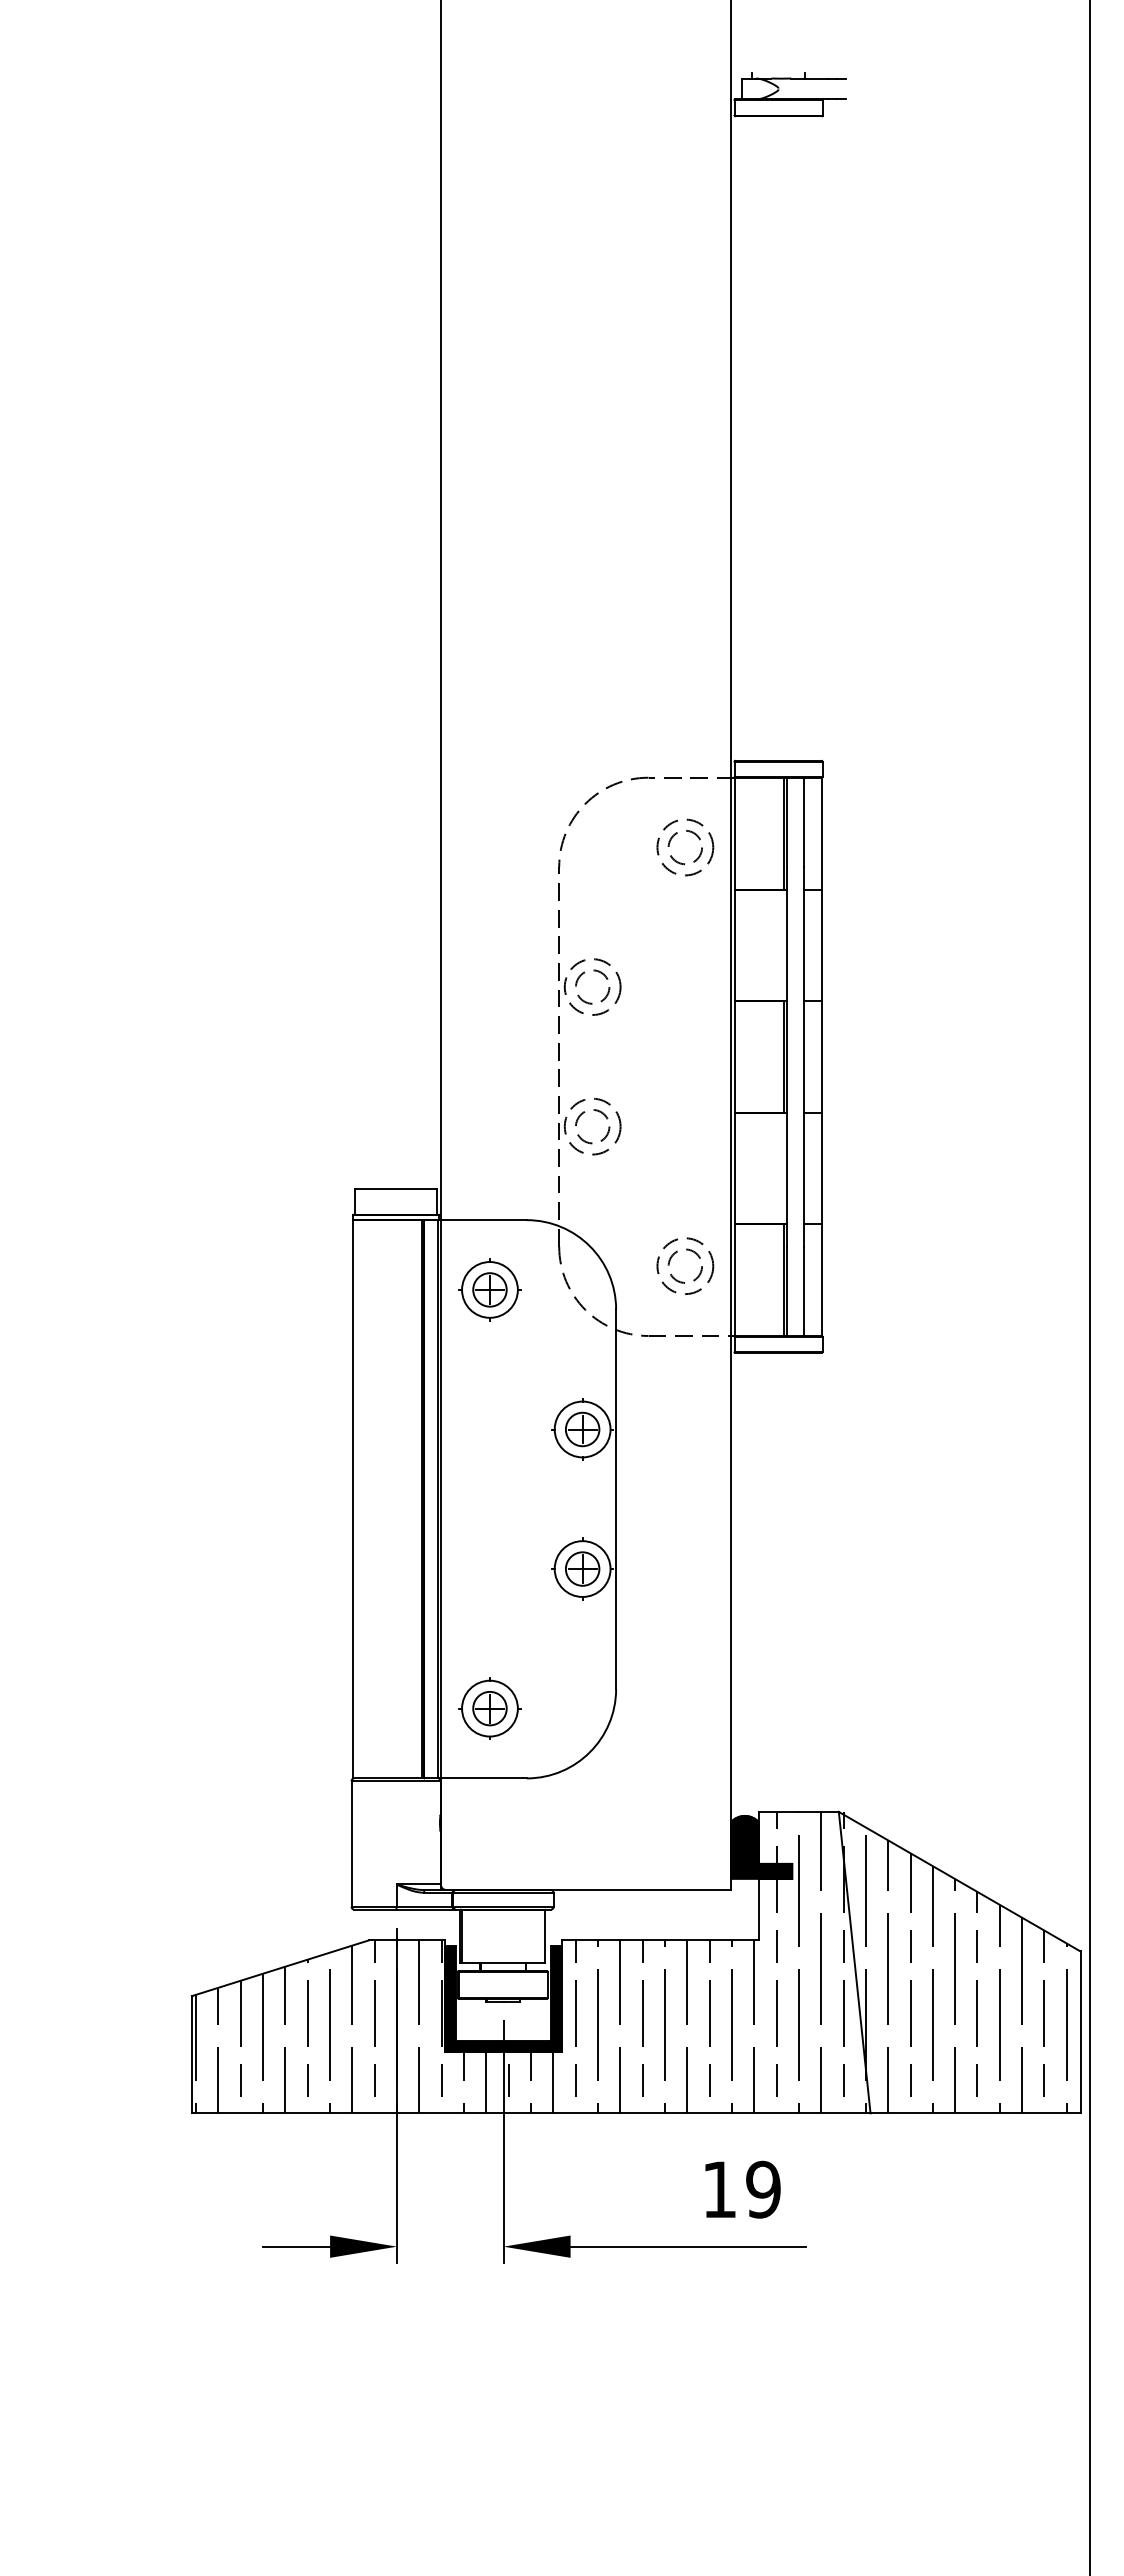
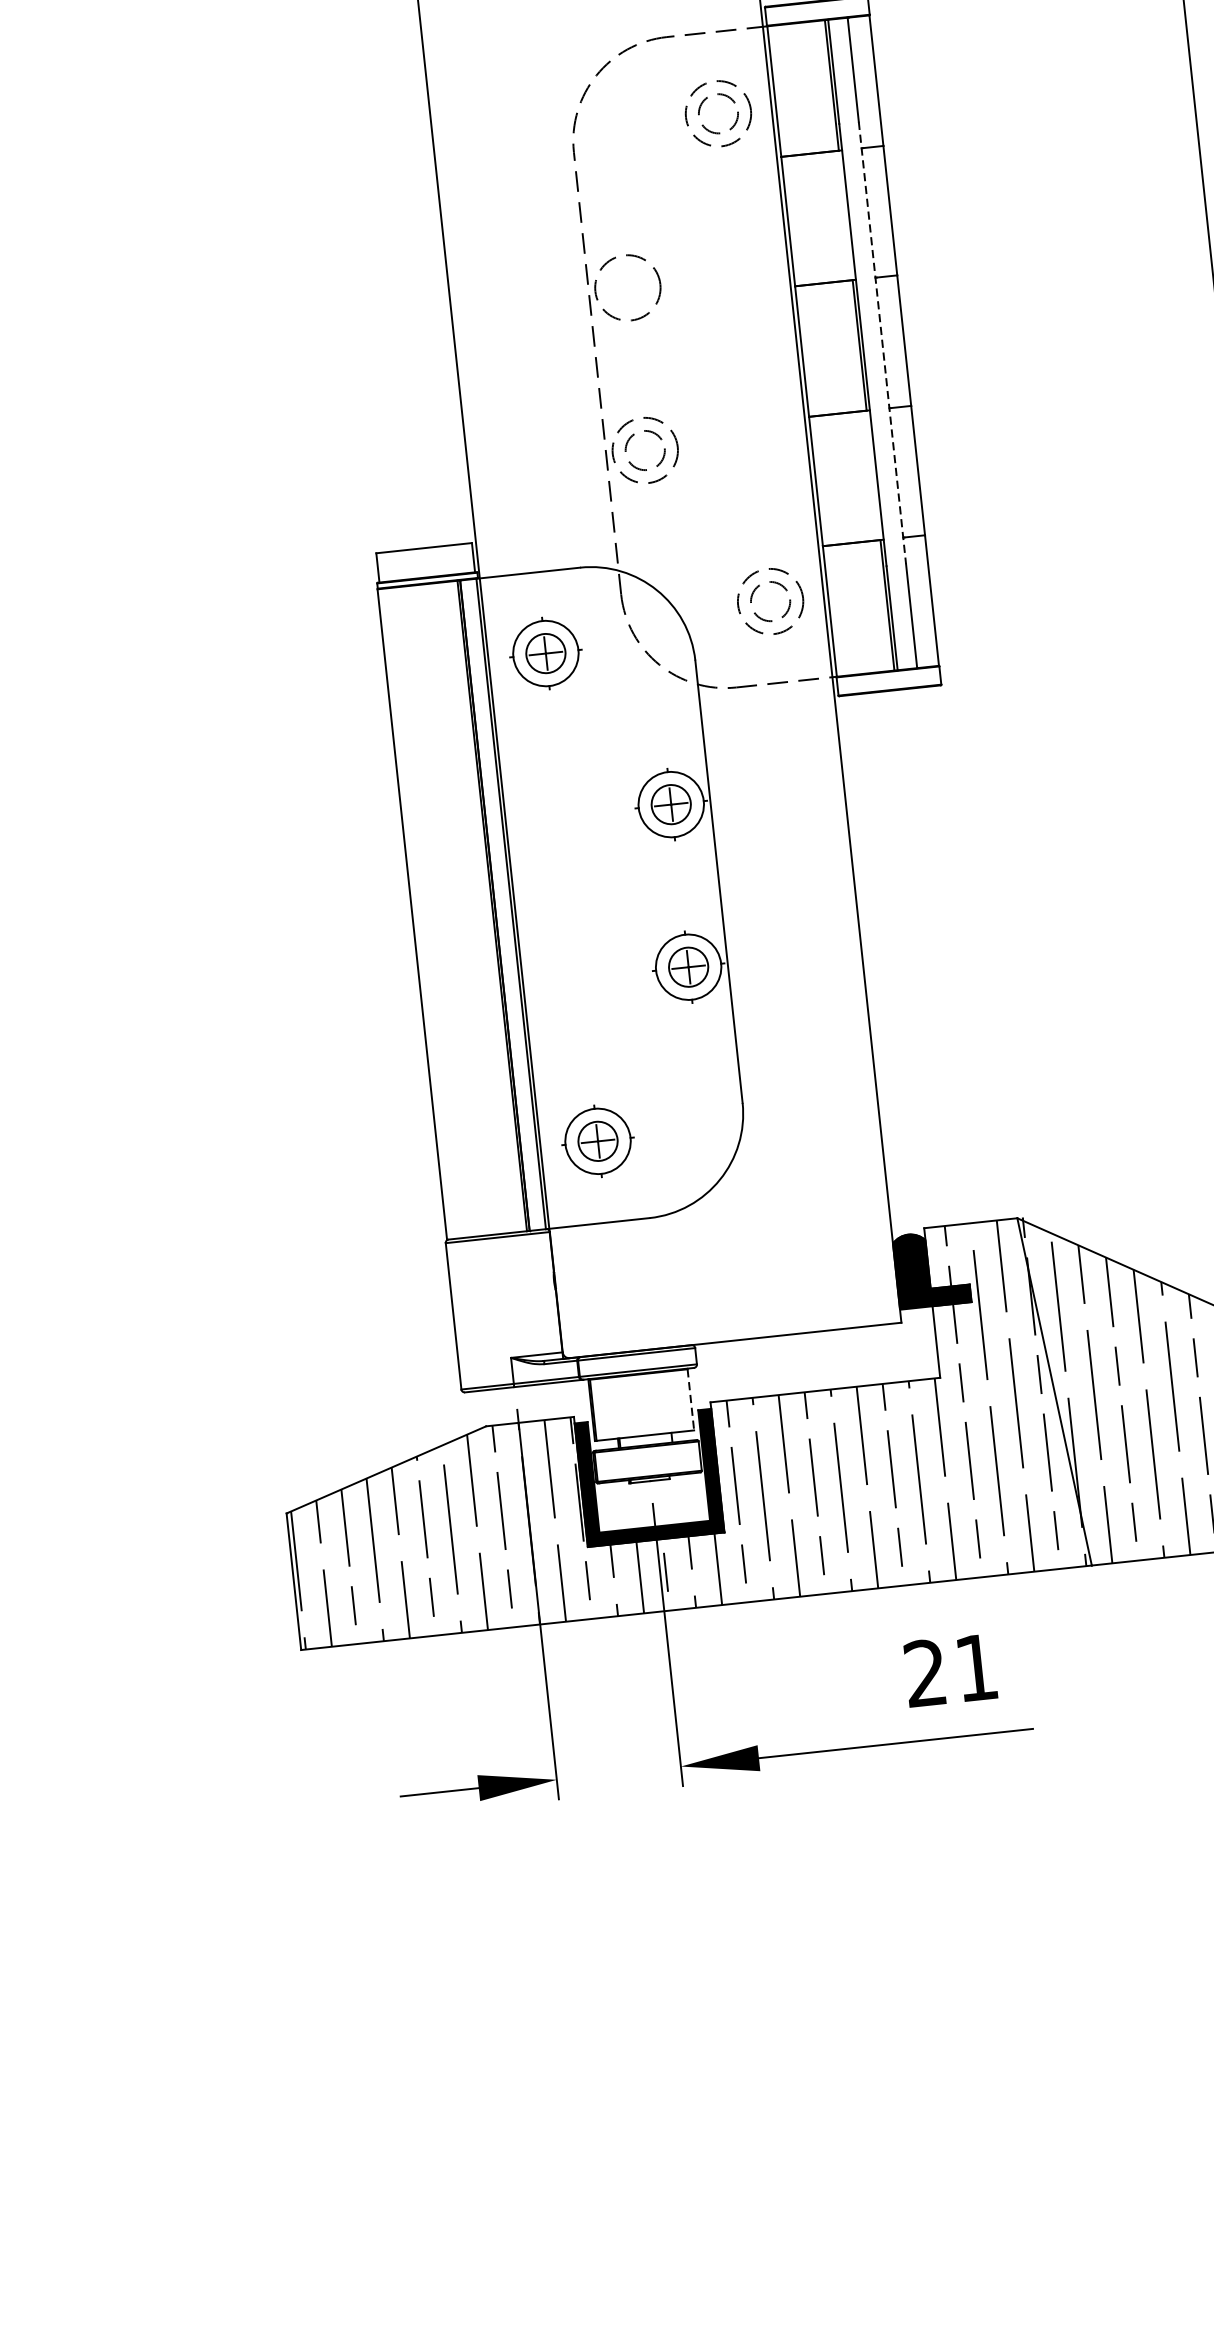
circle: (592, 986) -> (627, 287), removed
line: (803, 1056) -> (882, 342), solid -> dashed
line: (545, 1936) -> (691, 1399), solid -> dashed
text: (741, 2189) -> (950, 1670), 19 -> 21

